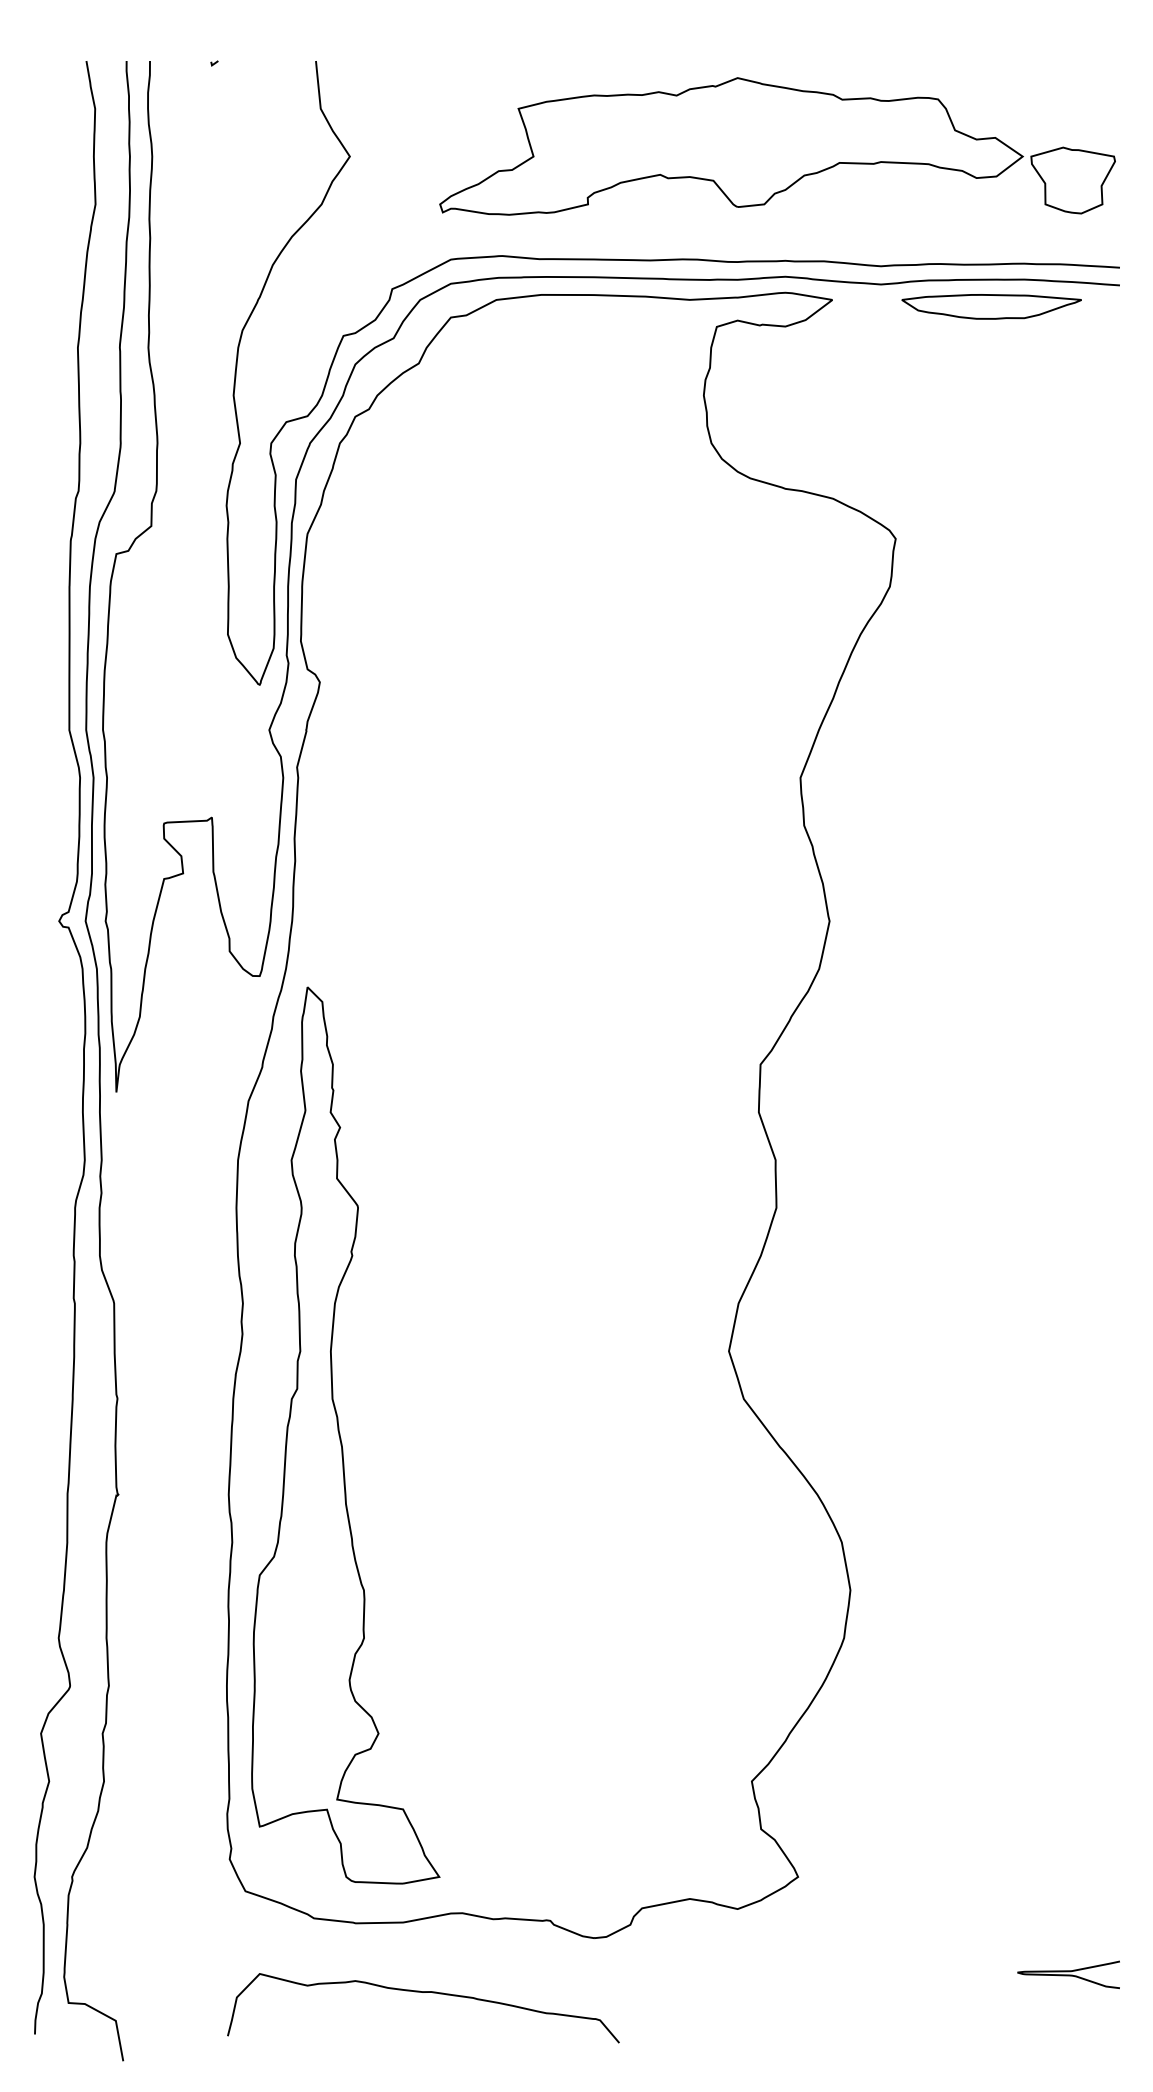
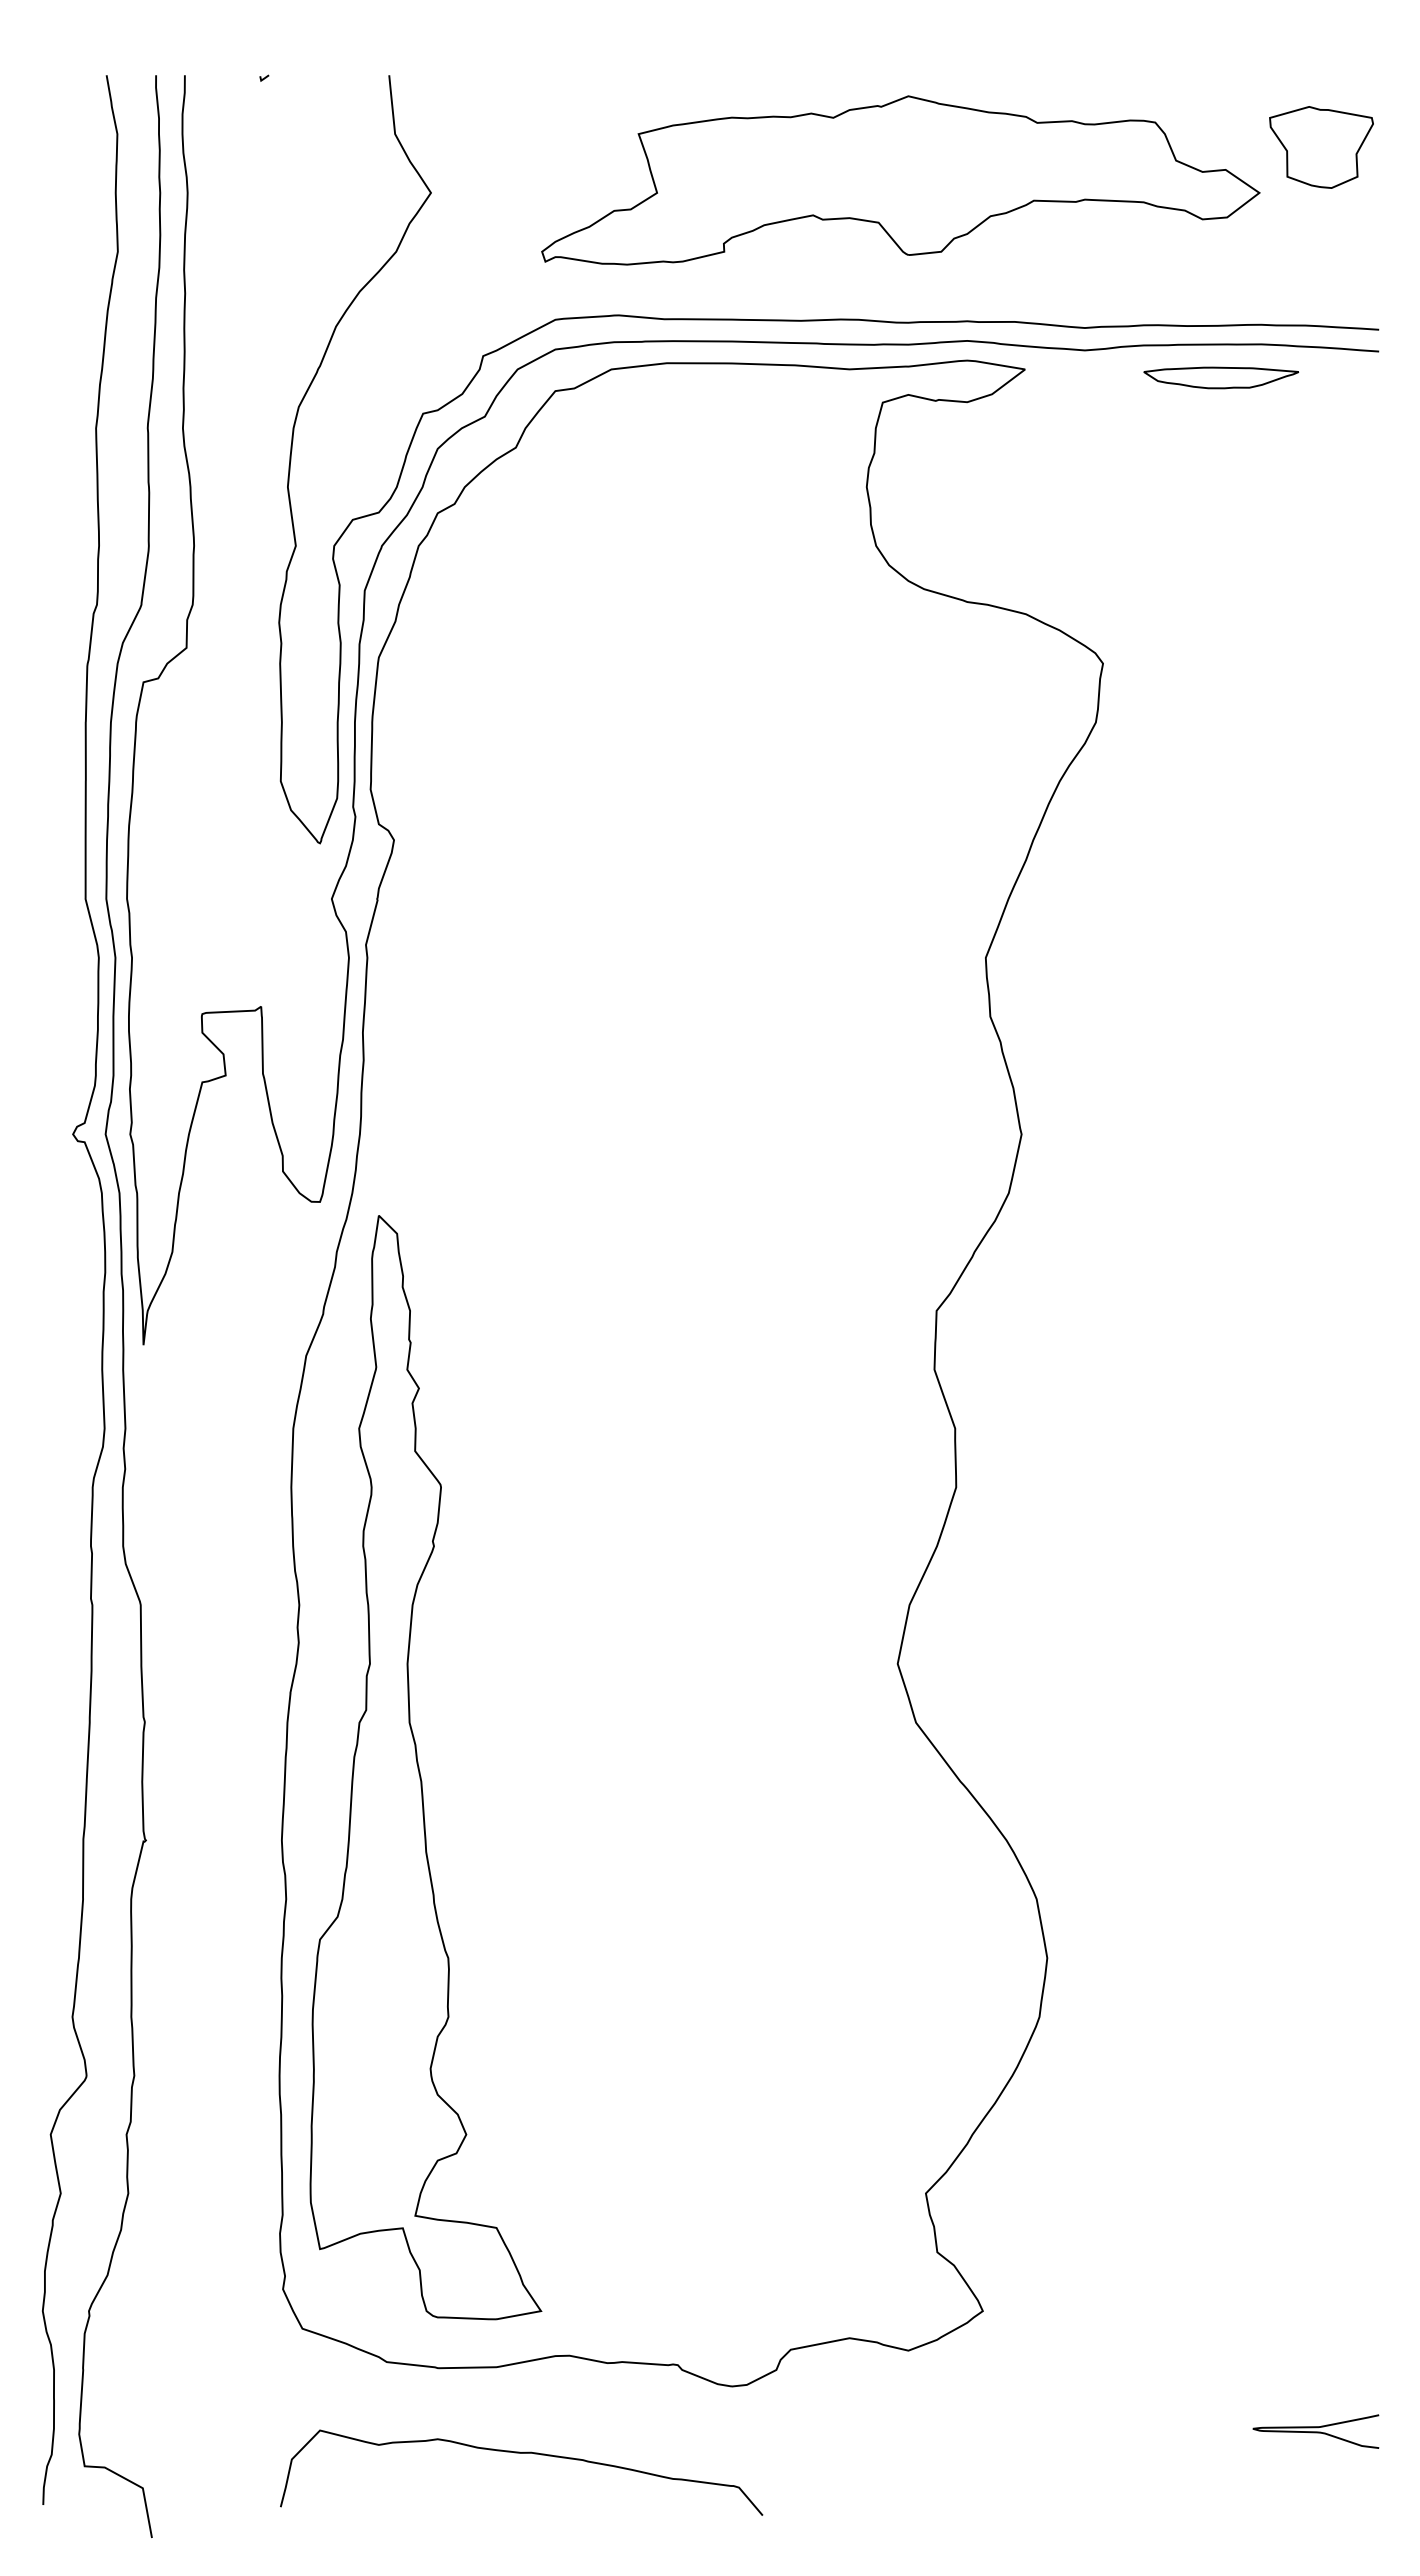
part: (1073, 180) -> (1321, 147), moved
part: (991, 306) -> (1221, 377), size x0.7

